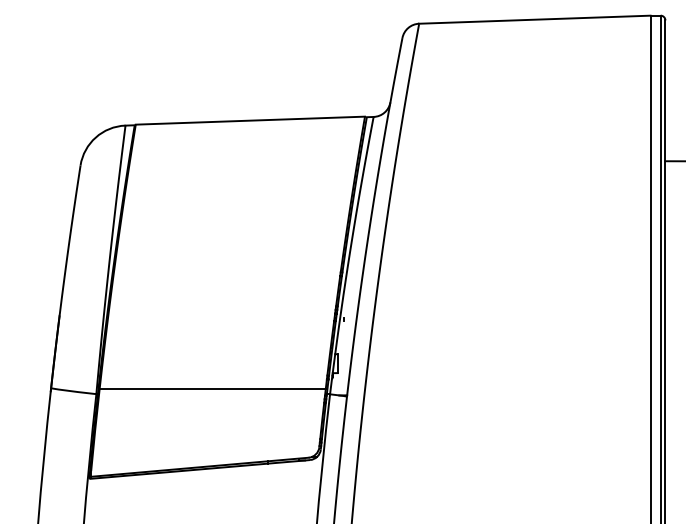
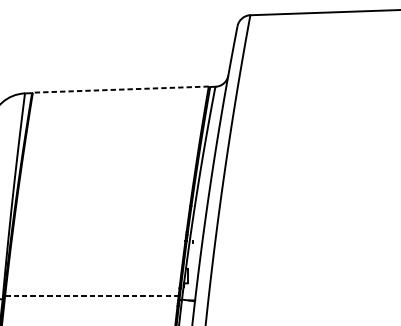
line: (250, 120) -> (120, 89), solid -> dashed
line: (213, 389) -> (92, 295), solid -> dashed

